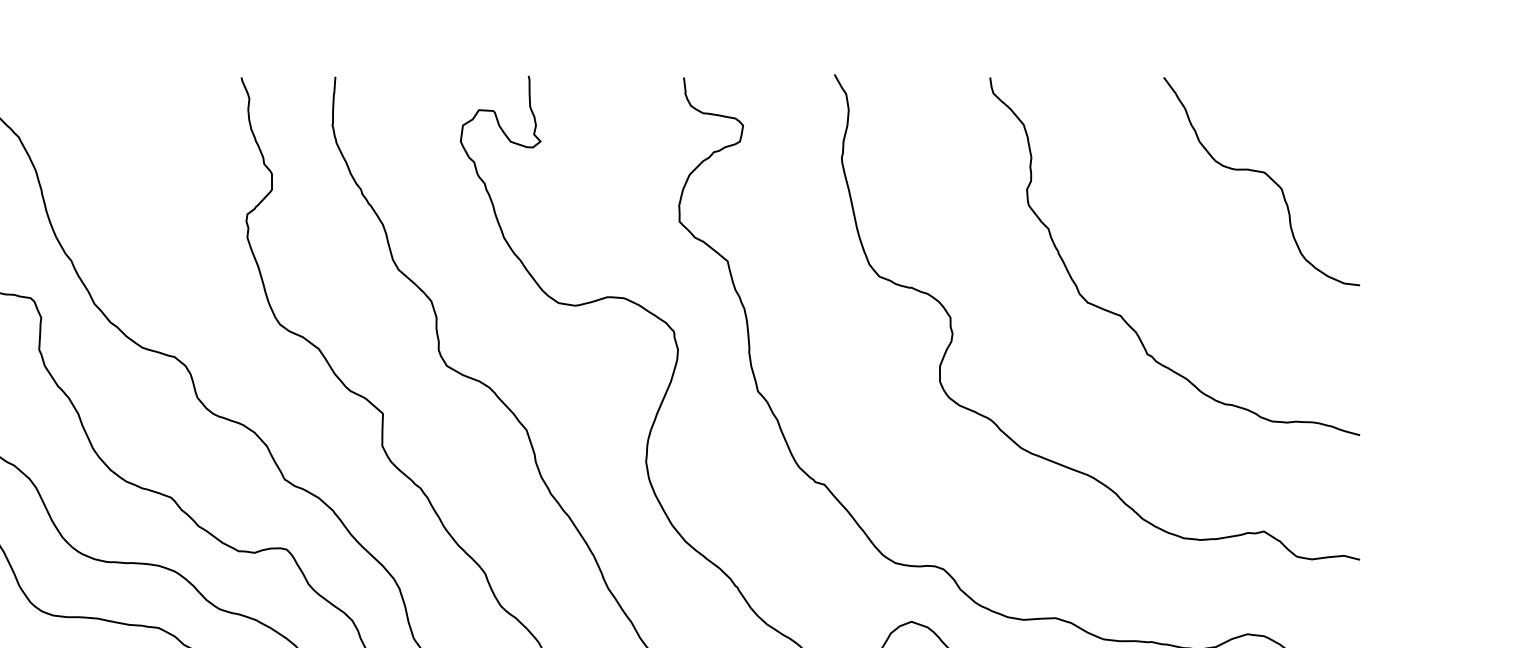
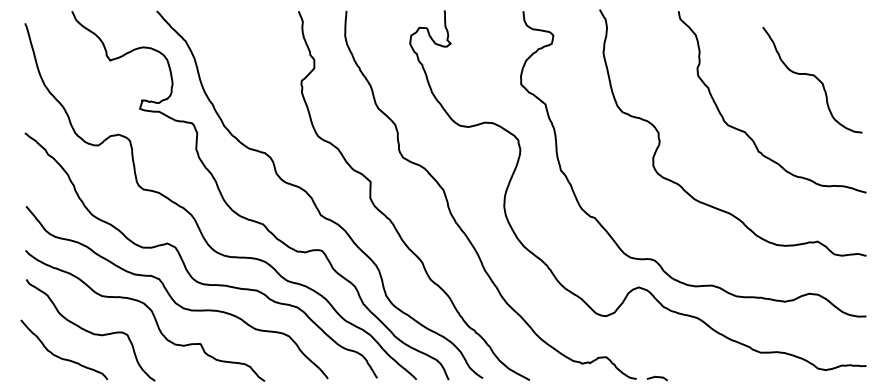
curve: (1265, 176) -> (814, 77), moved

